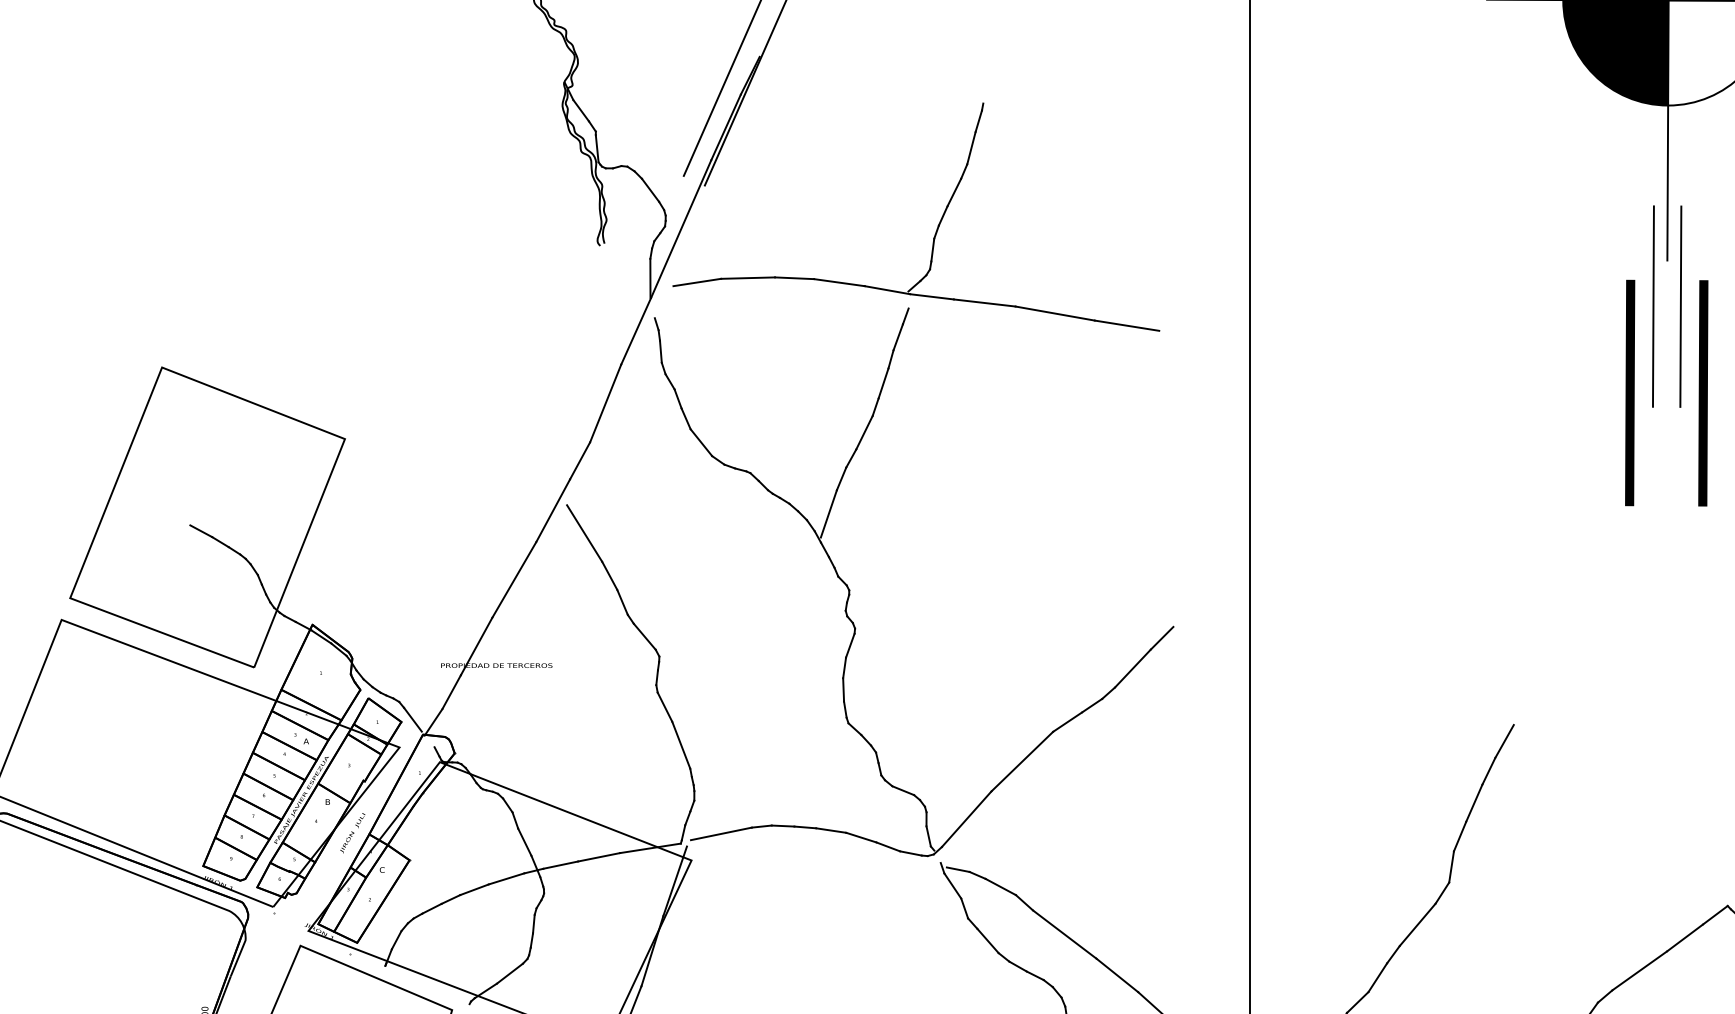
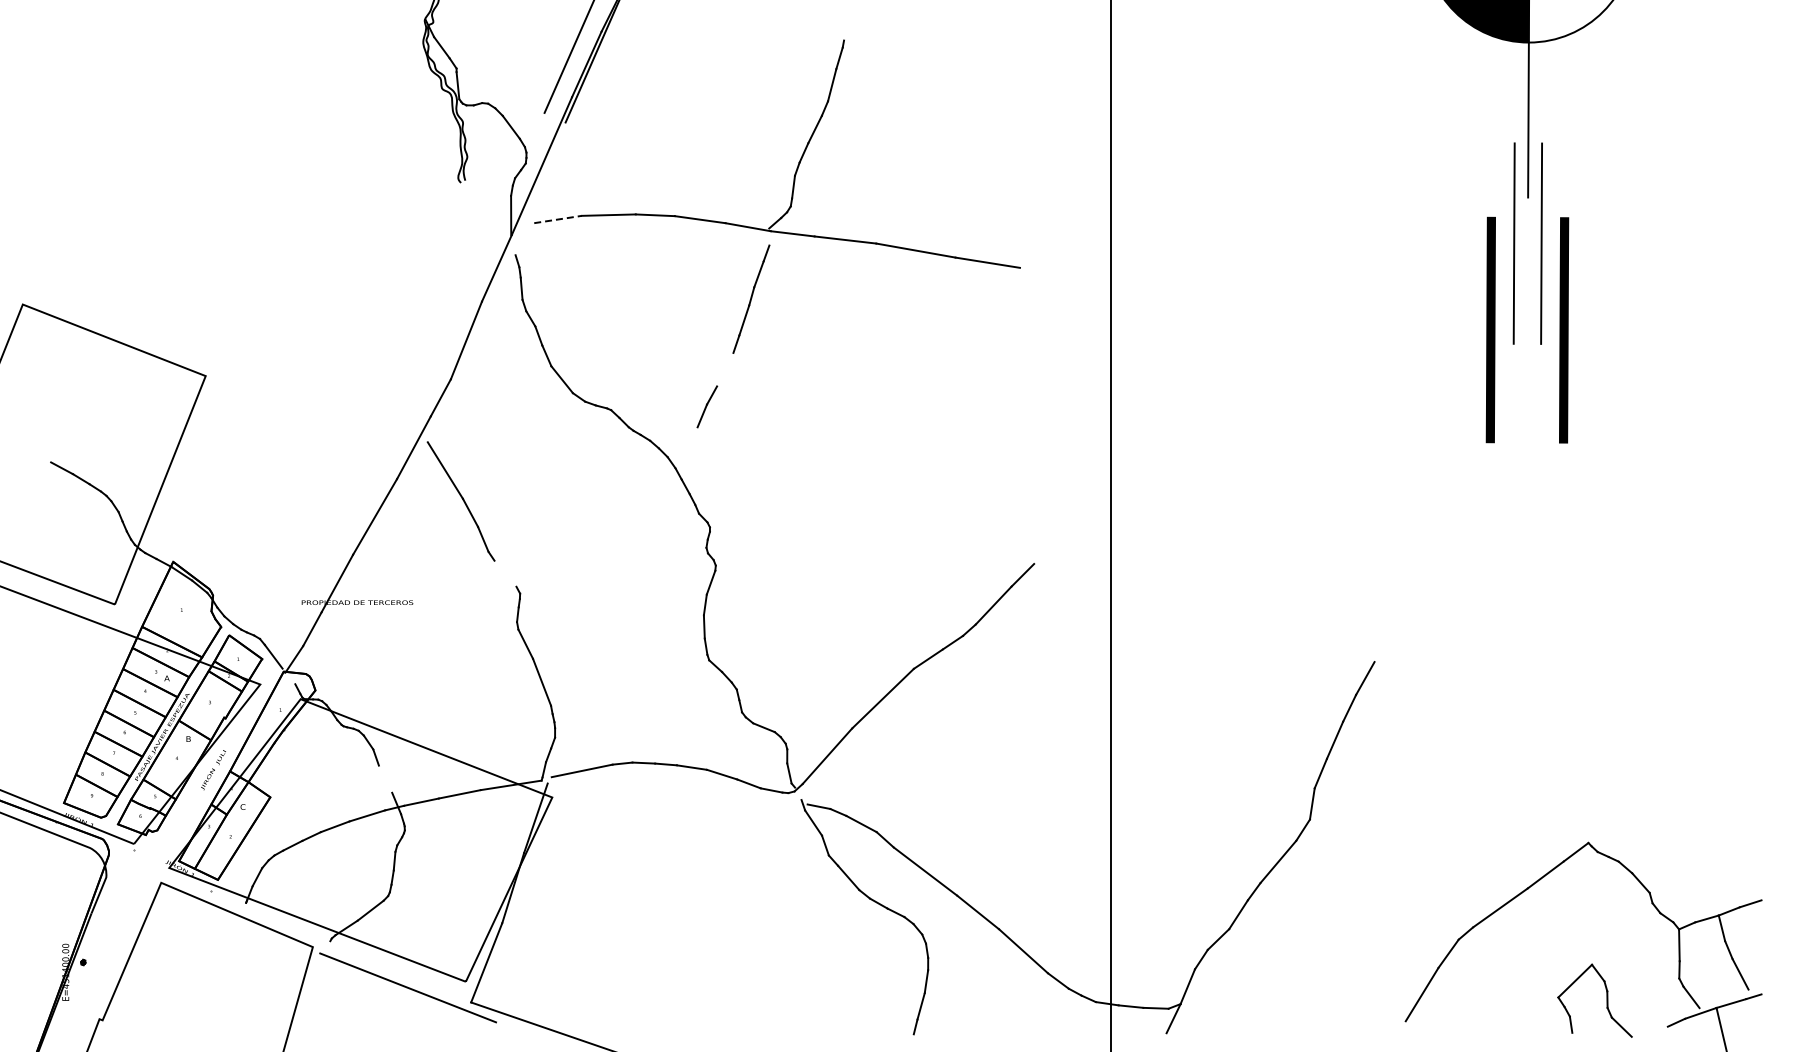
line: (697, 282) -> (558, 219), solid -> dashed
line: (864, 432) -> (725, 369), removed
line: (828, 513) -> (689, 450), removed
line: (644, 636) -> (505, 573), removed
line: (524, 841) -> (385, 778), removed

